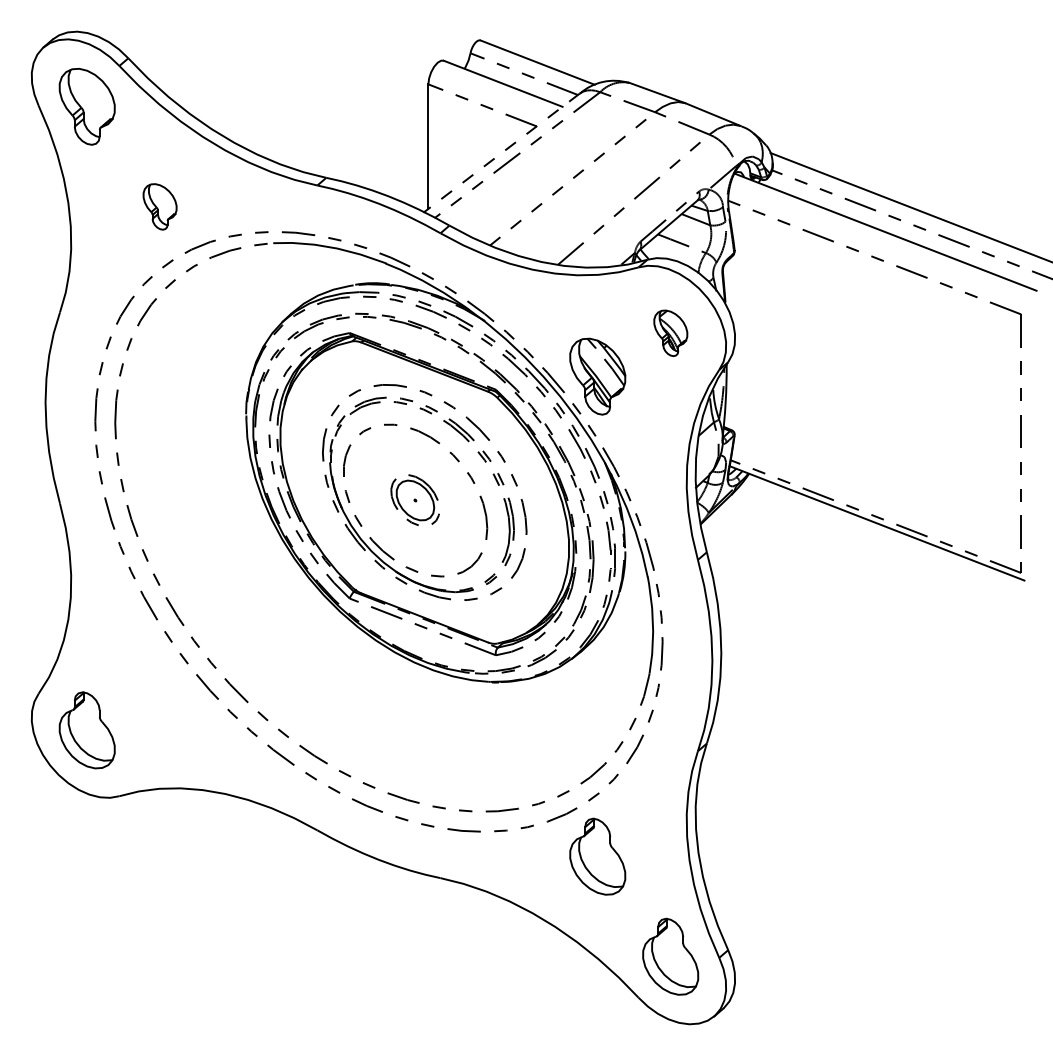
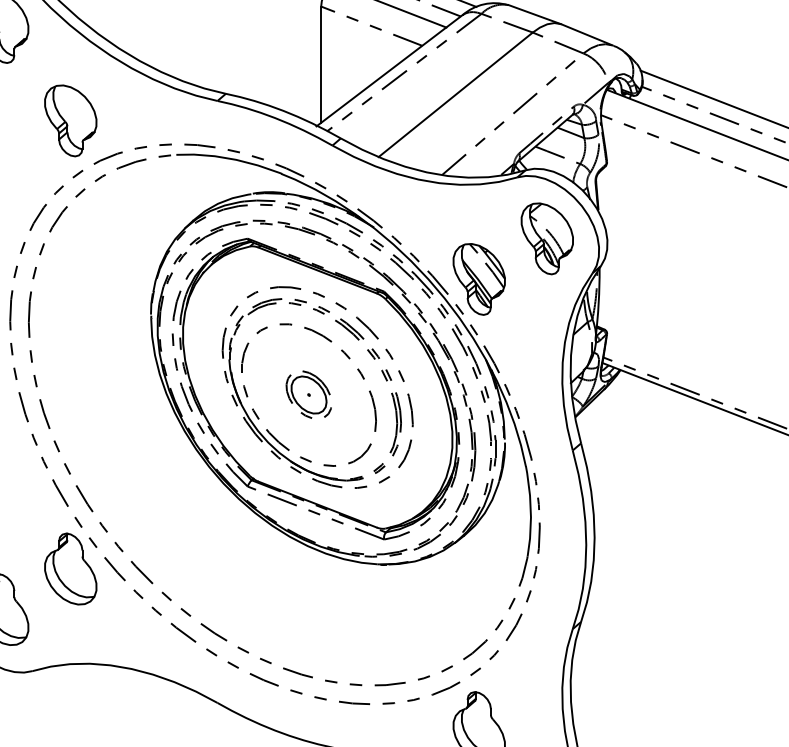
line: (501, 153) -> (389, 71), dashed -> solid
line: (572, 178) -> (455, 94), dashed -> solid
part: (159, 206) -> (70, 120), size x1.67
part: (670, 333) -> (547, 239), size x1.67
part: (159, 686) -> (70, 568), added

